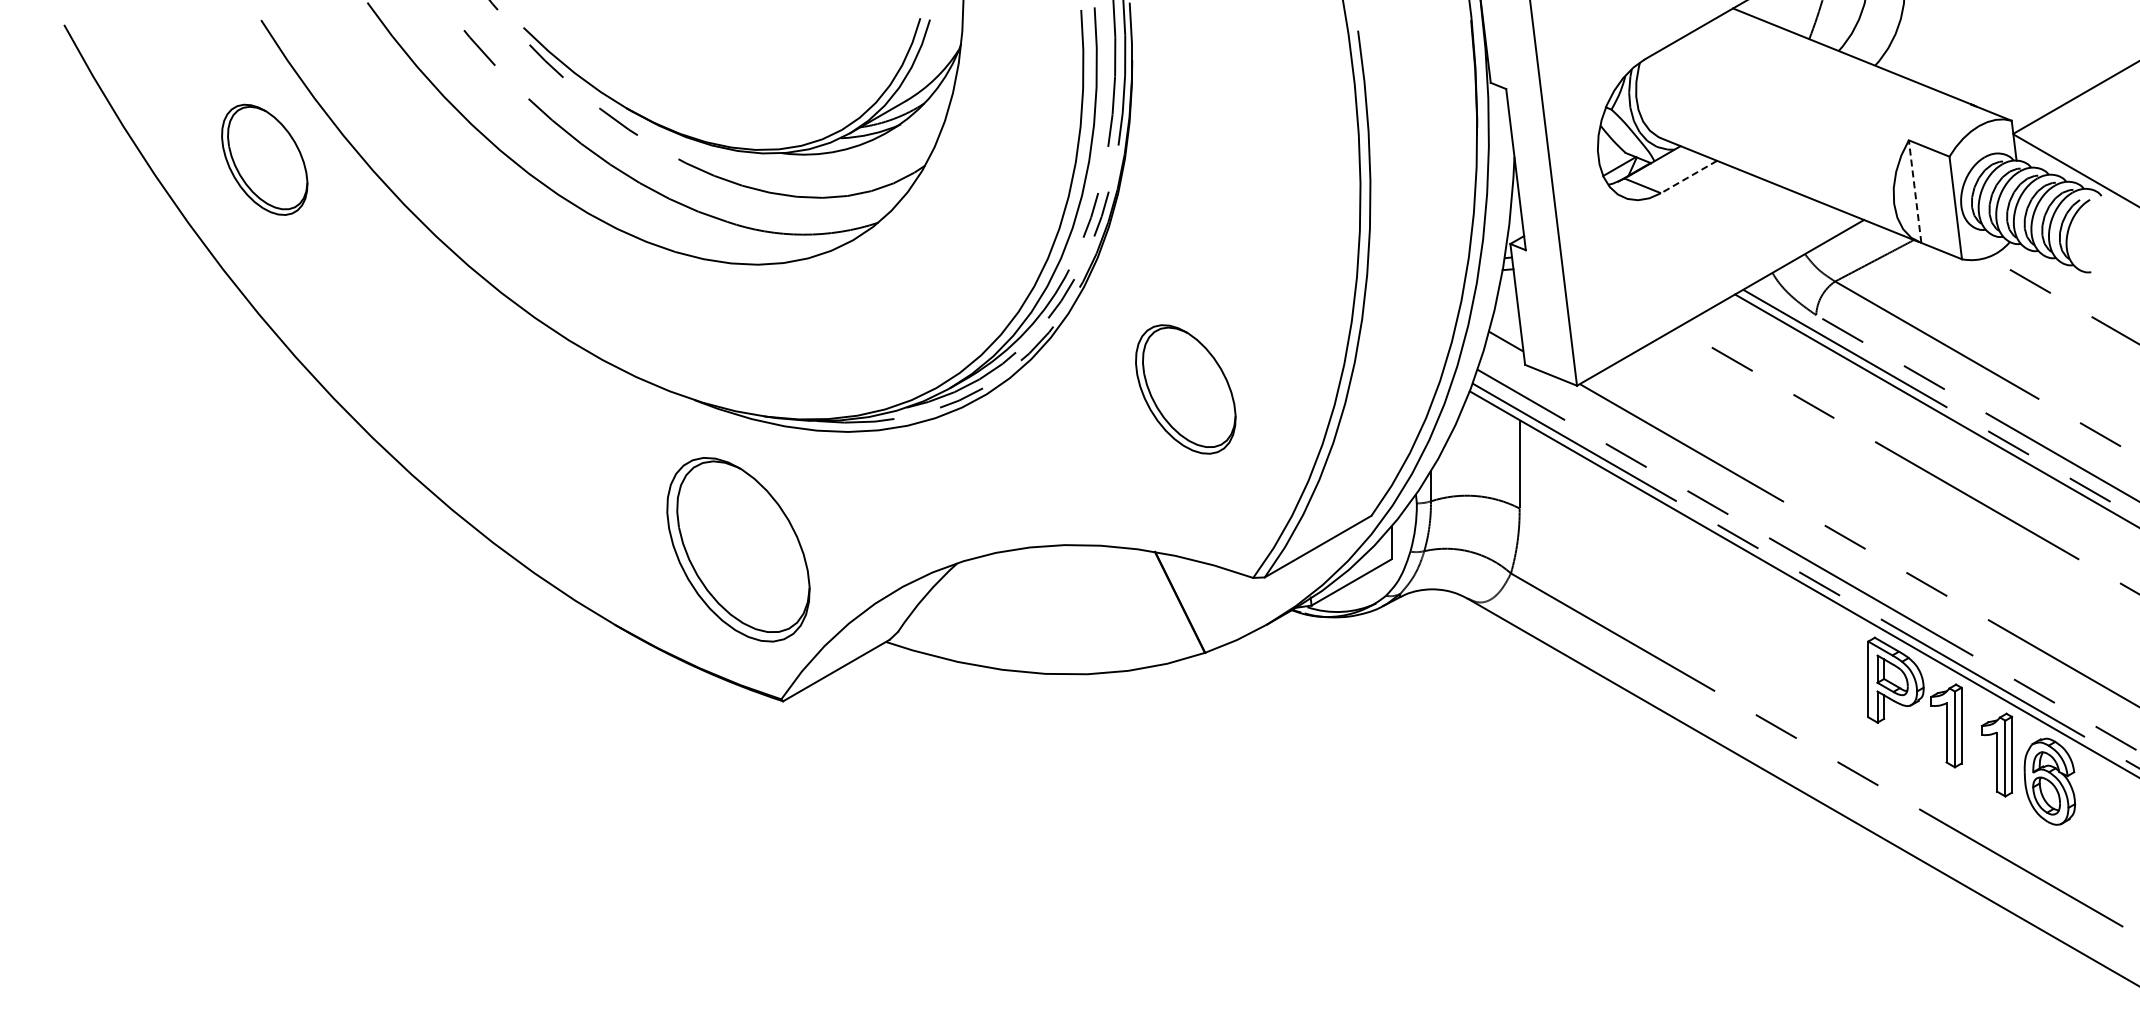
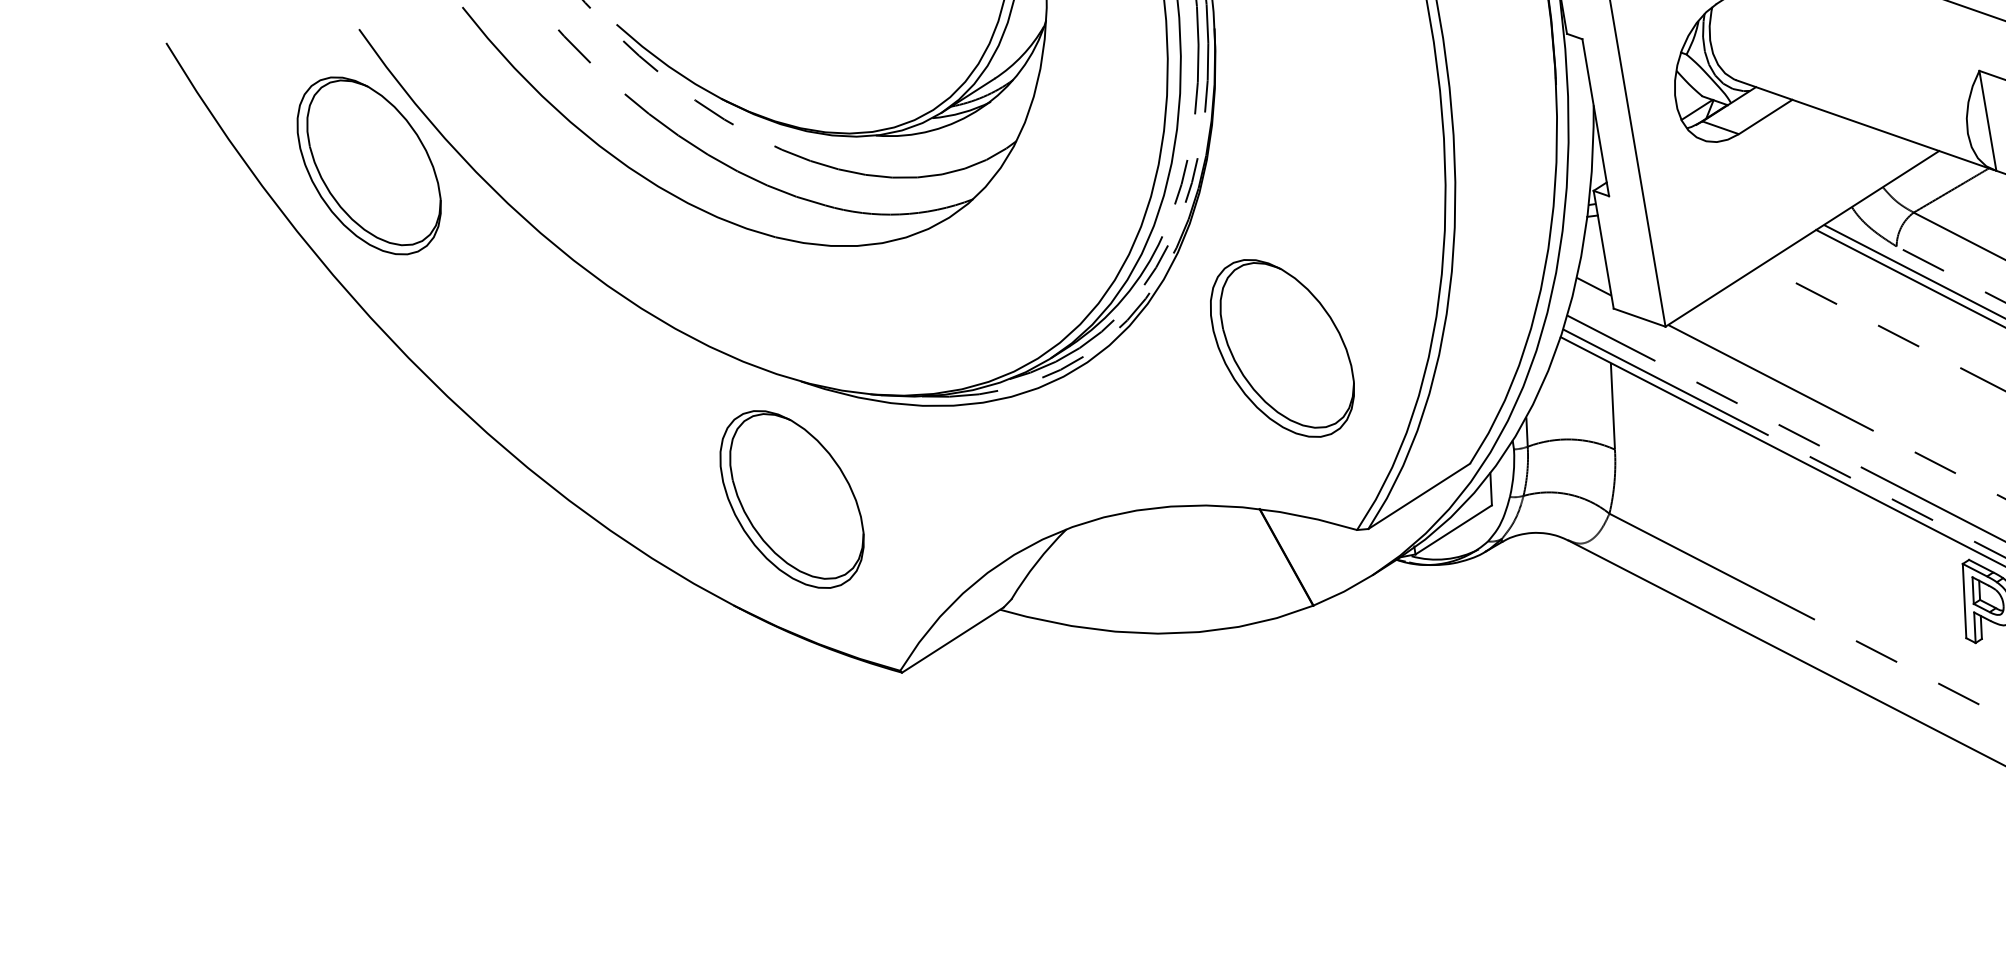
part: (264, 159) -> (368, 165), size x1.67
line: (1688, 177) -> (1765, 117), dashed -> solid
line: (1915, 191) -> (1988, 120), dashed -> solid
part: (1185, 389) -> (1282, 348), size x1.43
part: (738, 549) -> (792, 499), moved

